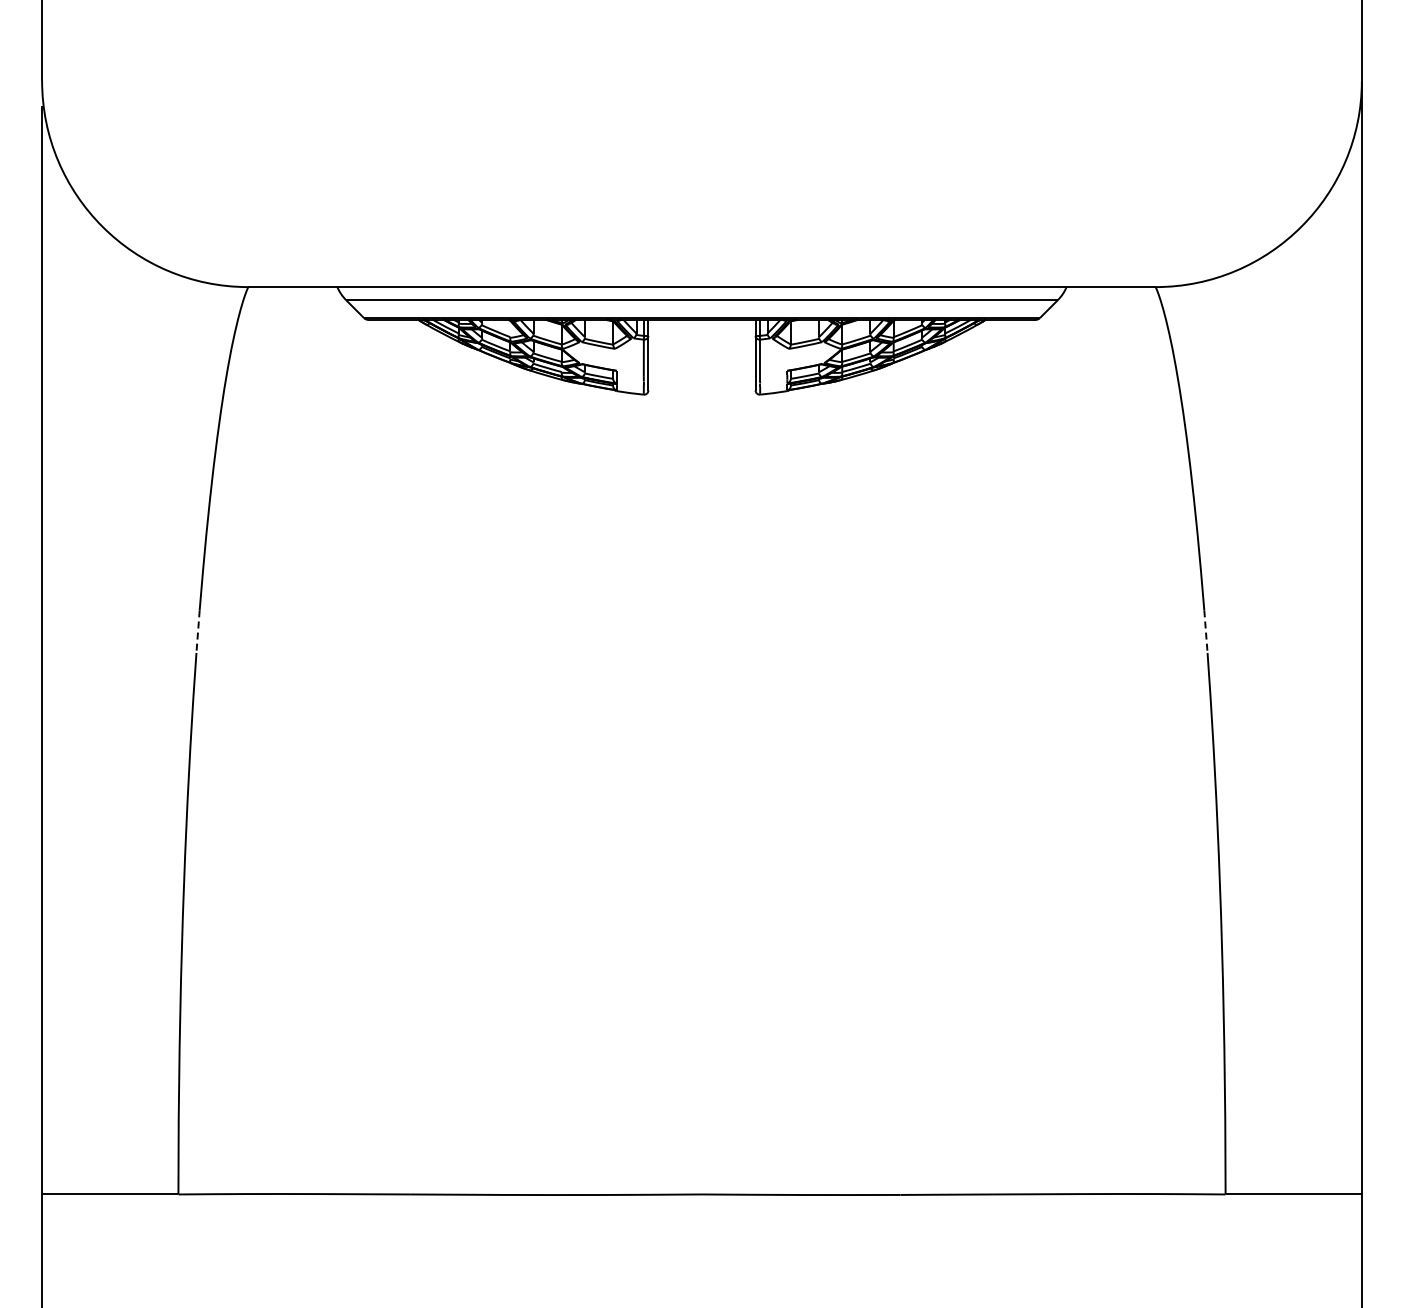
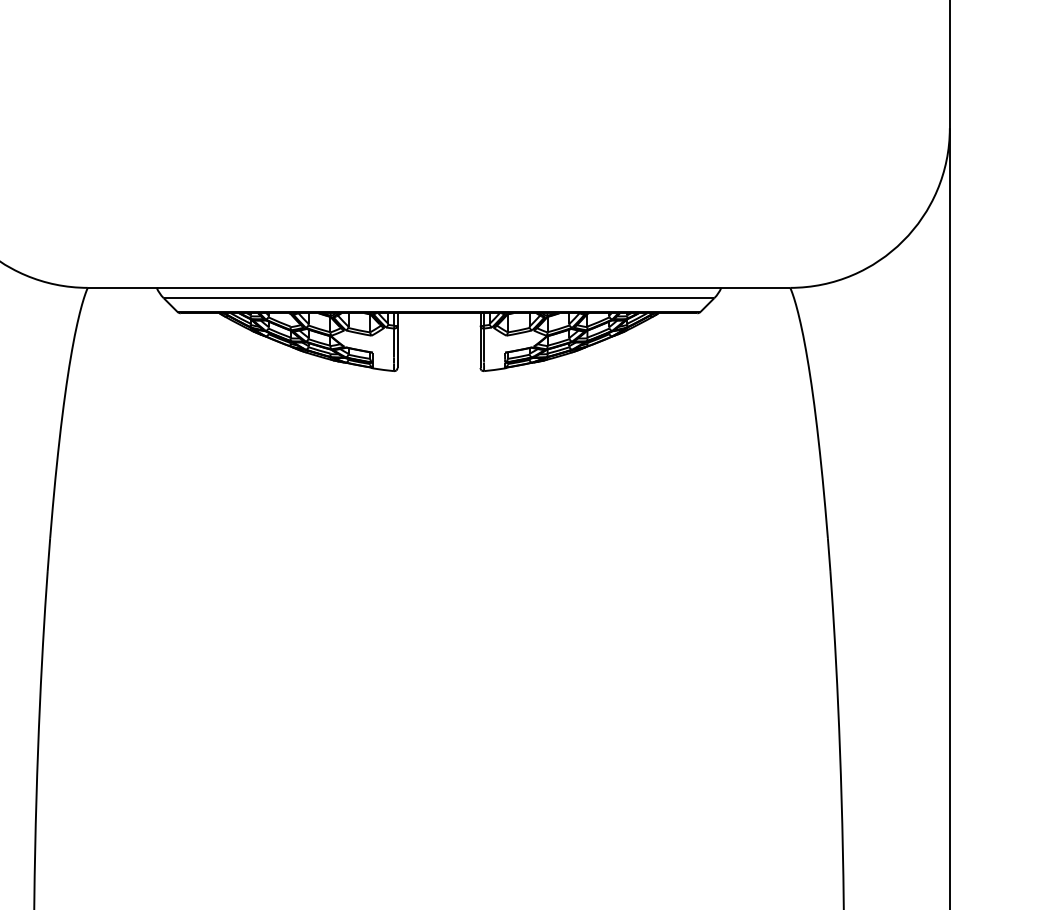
line: (198, 632) -> (49, 555), dashed -> solid
line: (1205, 632) -> (828, 555), dashed -> solid

